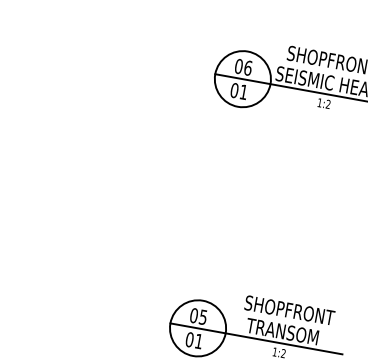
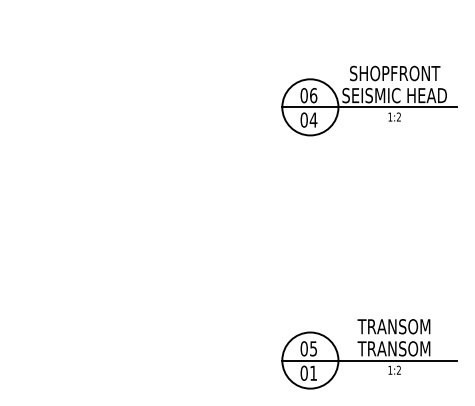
text: (243, 91) -> (313, 119), 01 -> 04
text: (289, 310) -> (397, 326), SHOPFRONT -> TRANSOM

